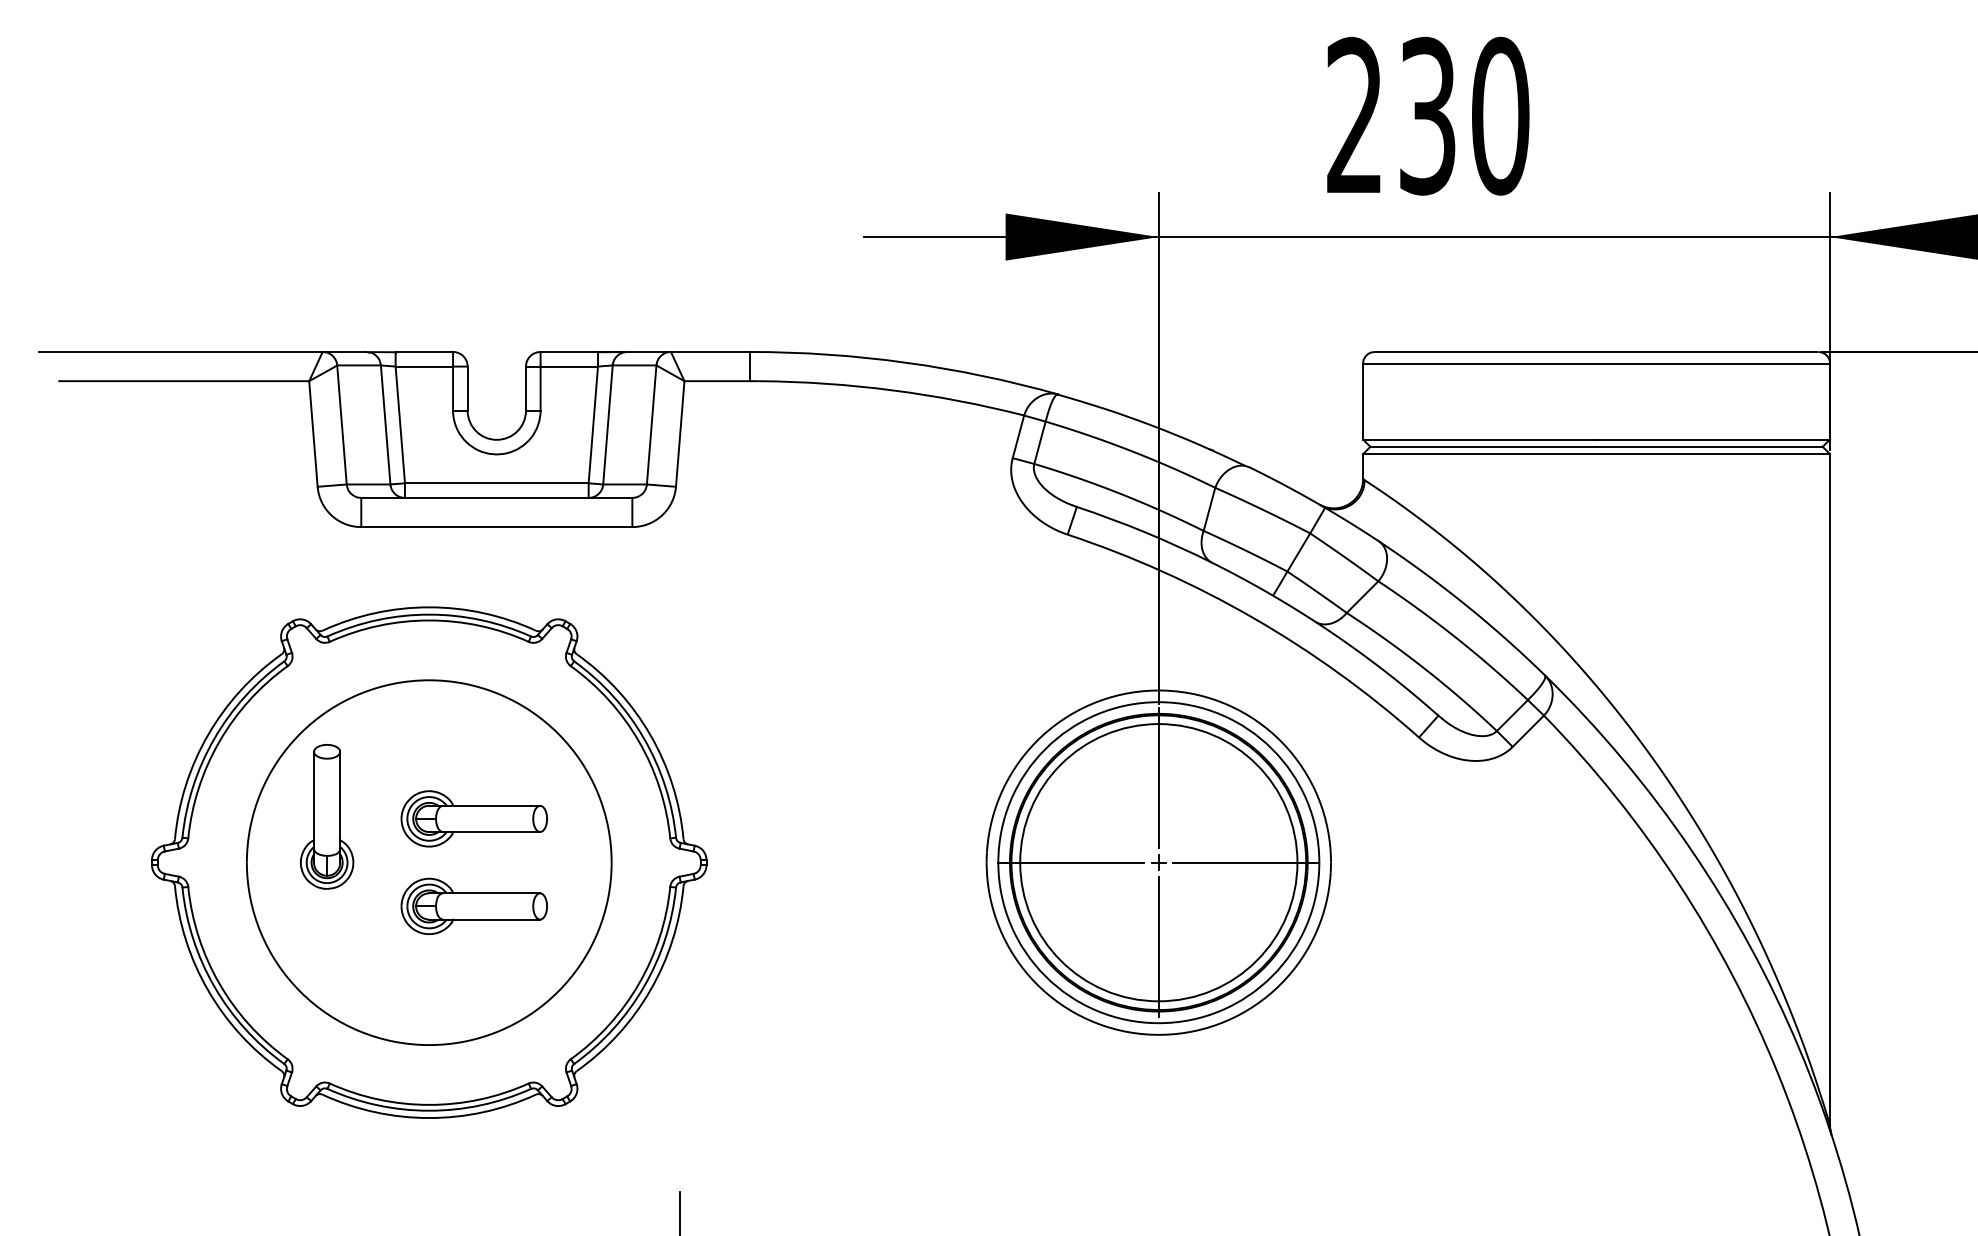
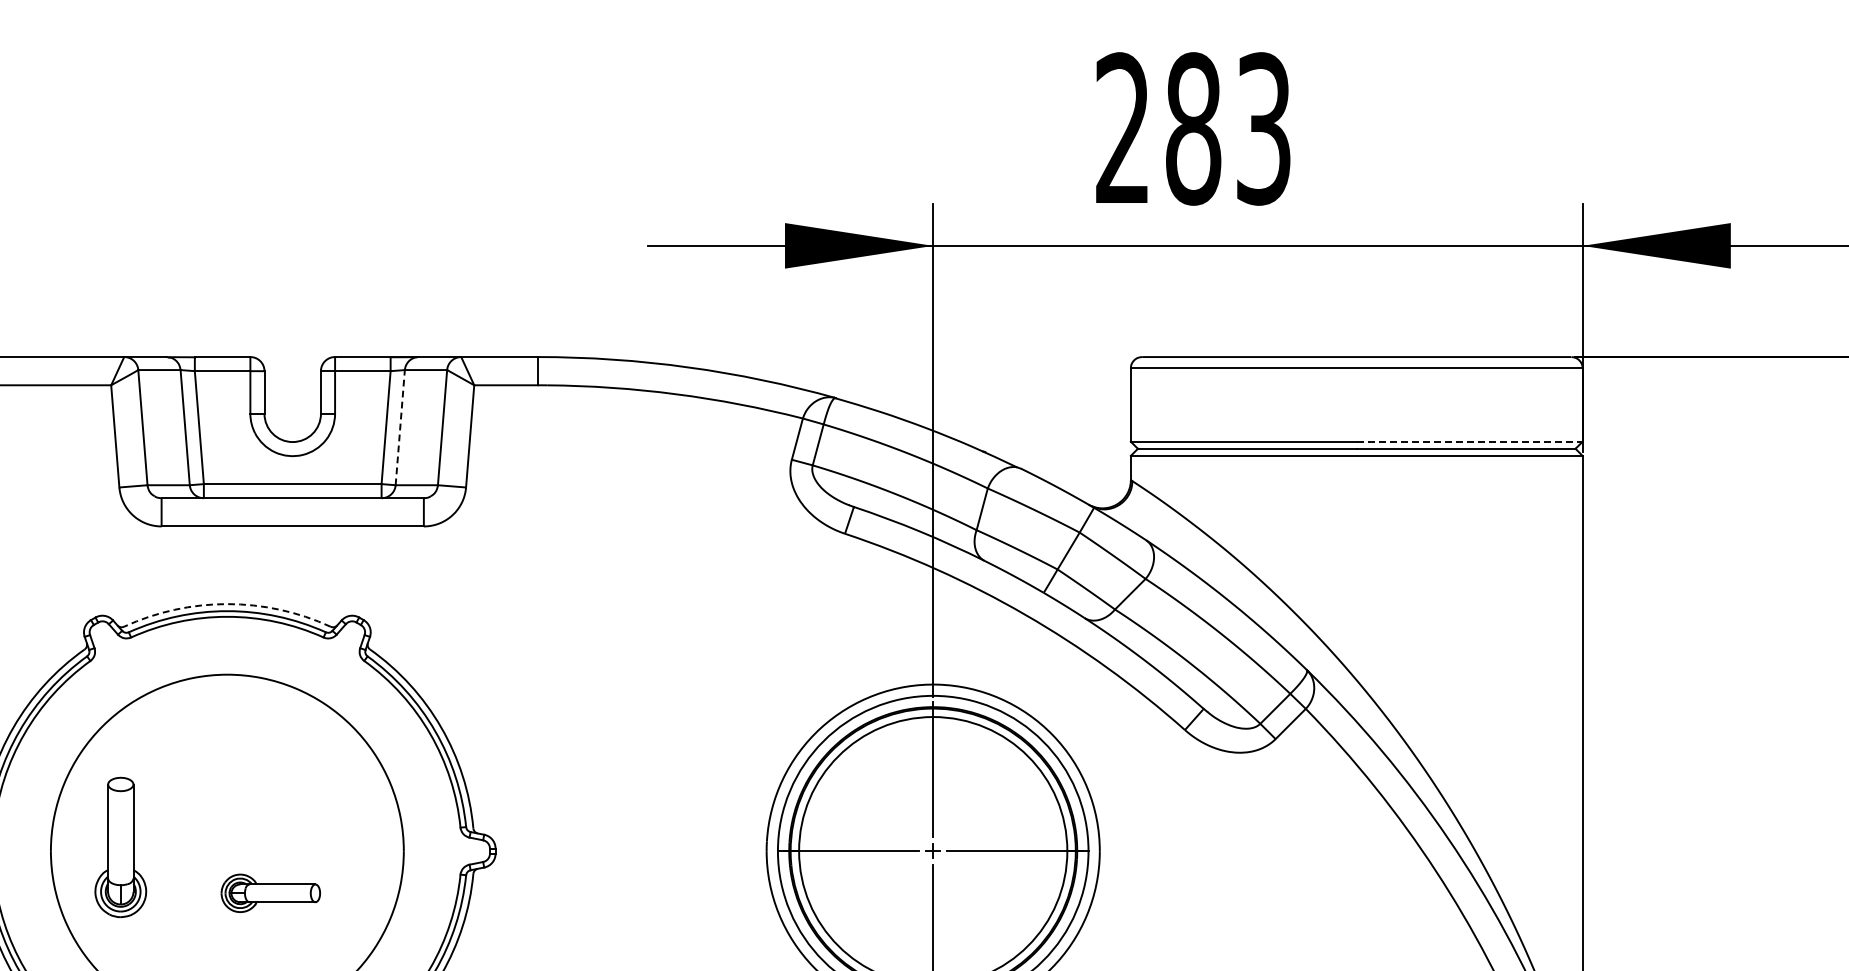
text: (1464, 115) -> (1228, 128), 230 -> 283
line: (607, 424) -> (399, 427), solid -> dashed
line: (1713, 439) -> (1469, 441), solid -> dashed
arc: (429, 607) -> (227, 604), solid -> dashed
part: (327, 816) -> (121, 847), moved
part: (473, 818) -> (270, 808), removed
part: (473, 905) -> (270, 892), size x0.7

